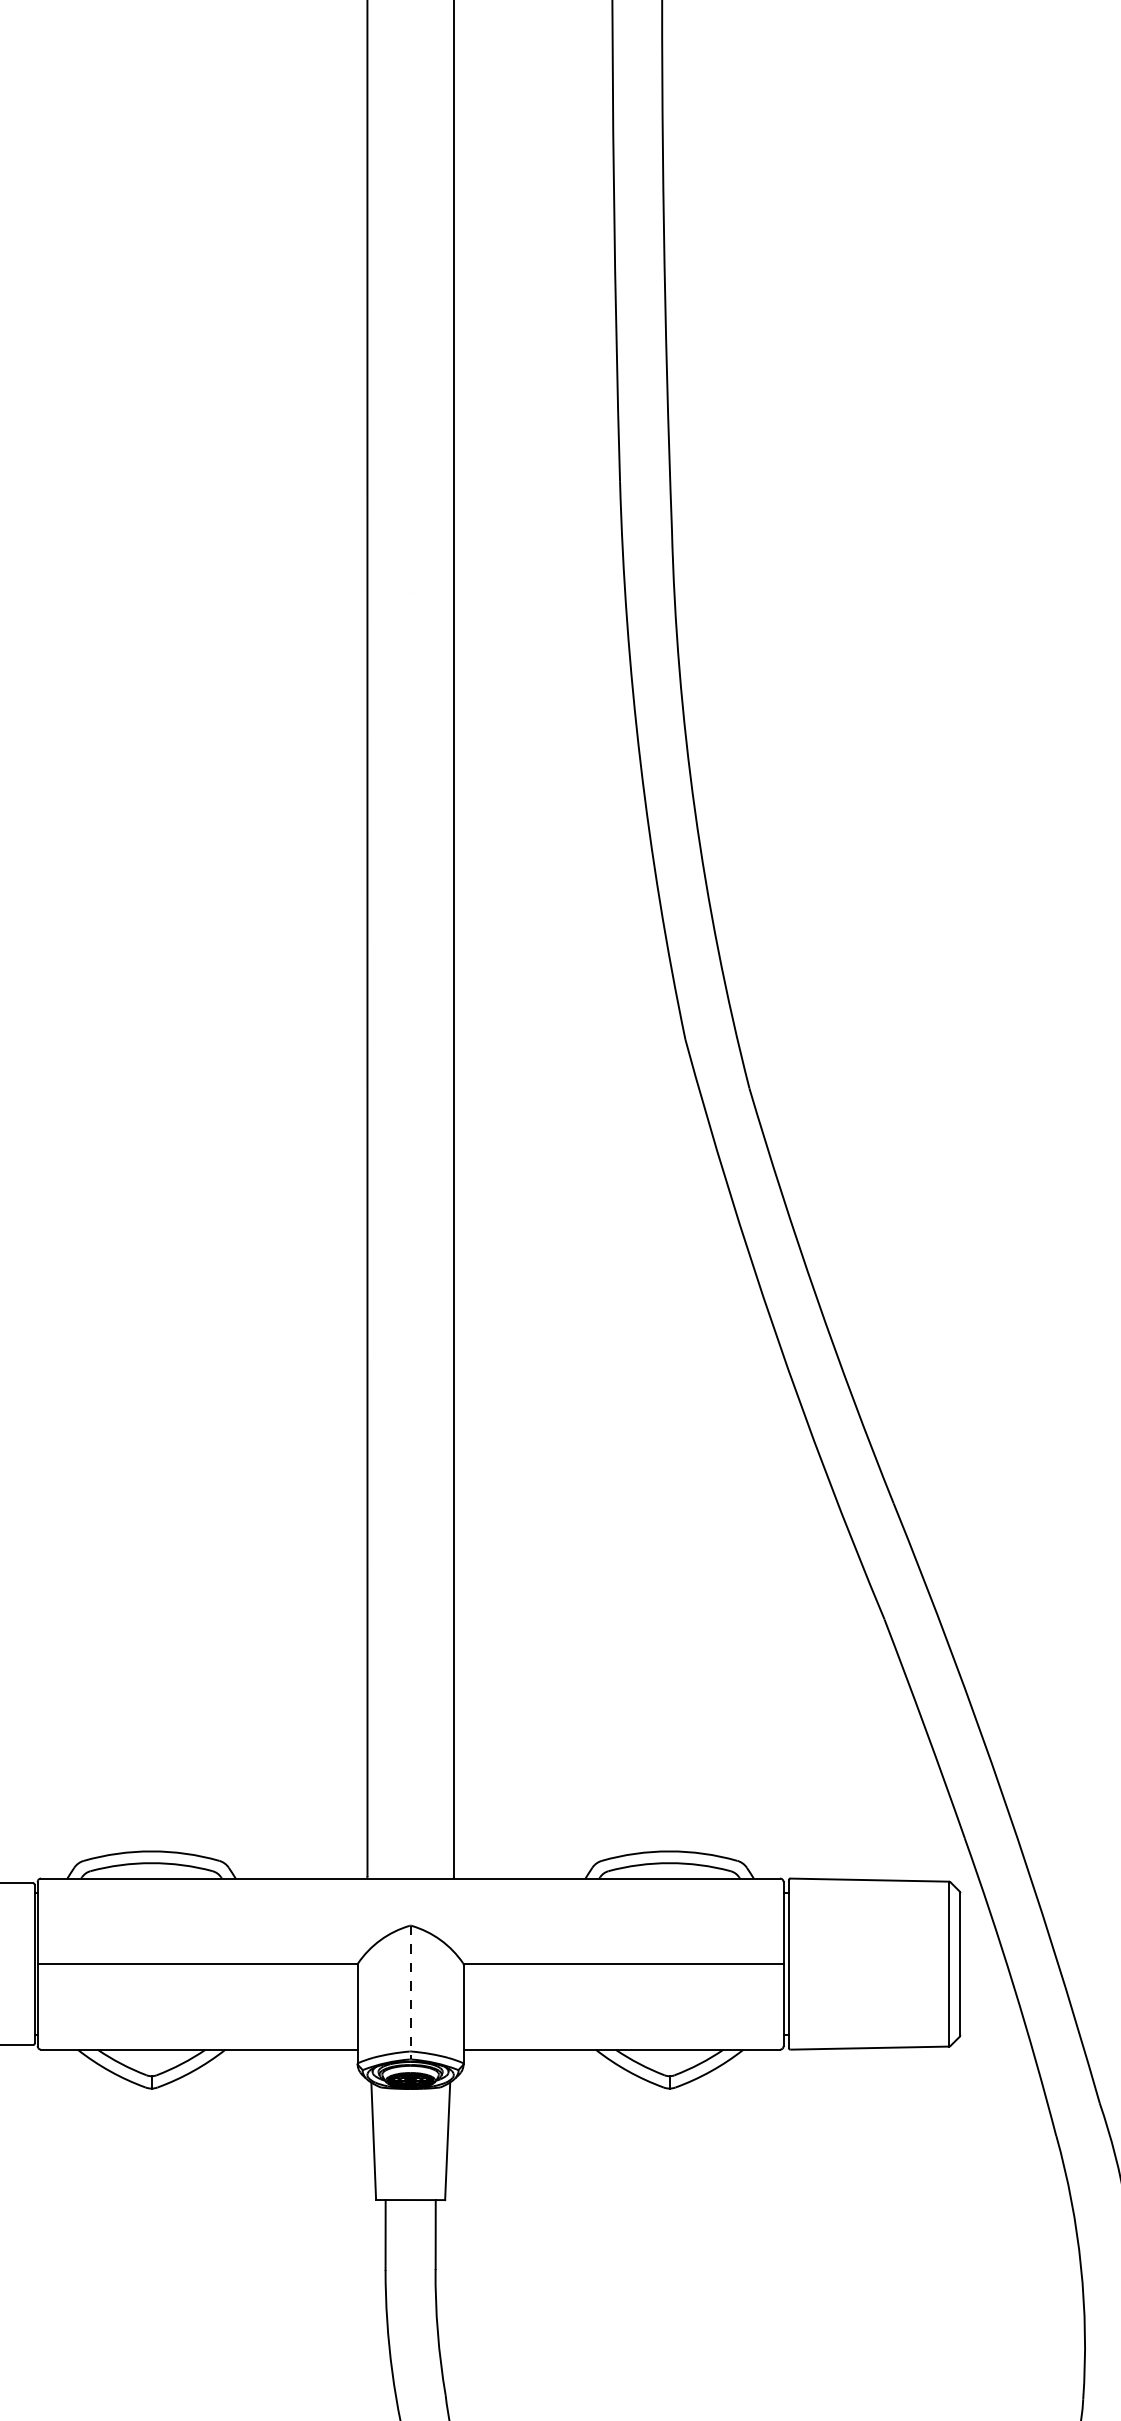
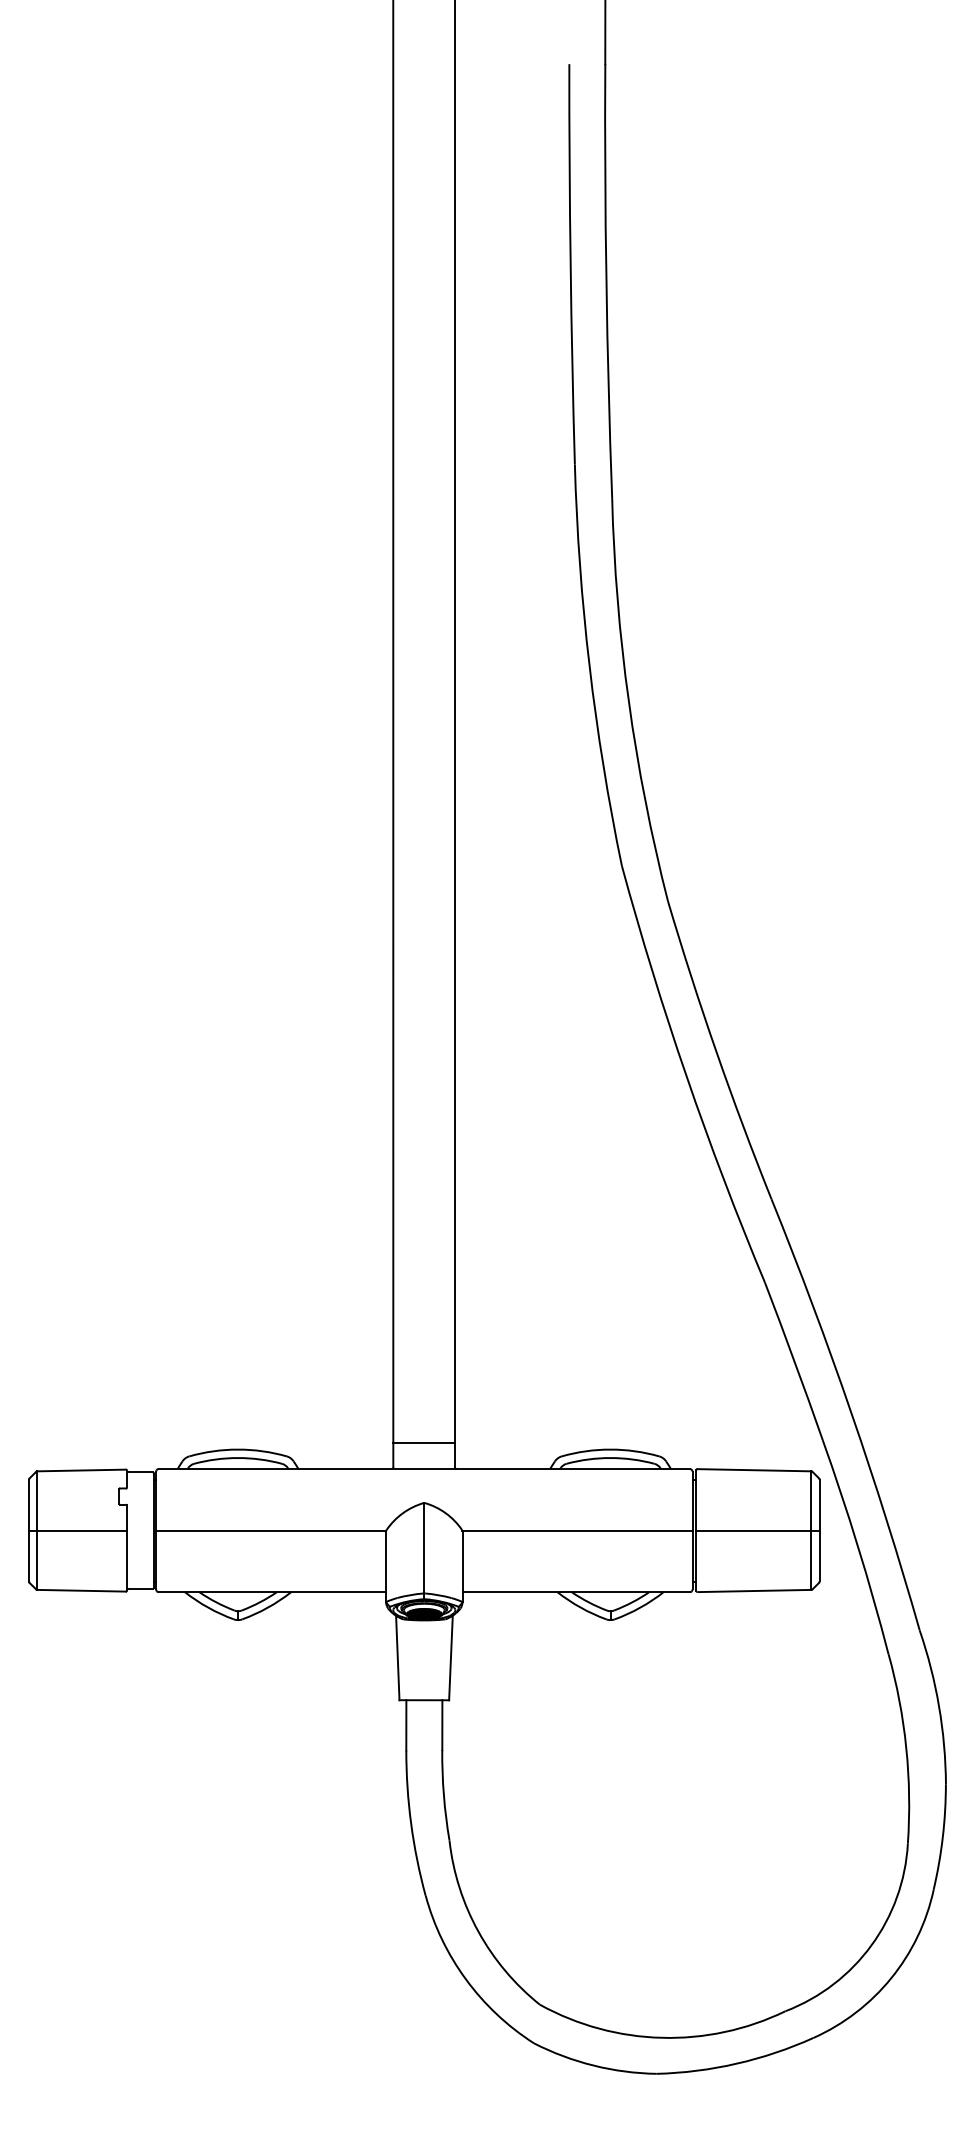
line: (410, 1841) -> (424, 1442), added
line: (874, 1963) -> (757, 1530), added
line: (410, 1993) -> (424, 1551), dashed -> solid

